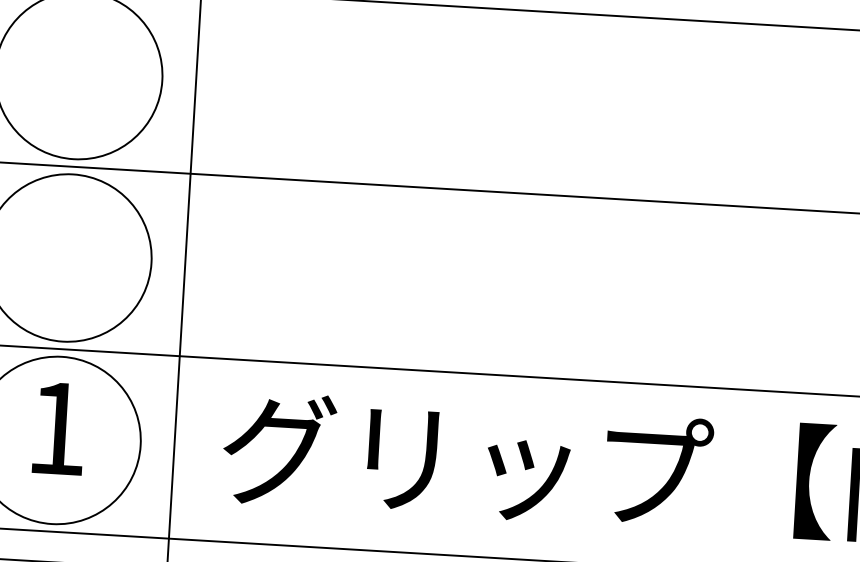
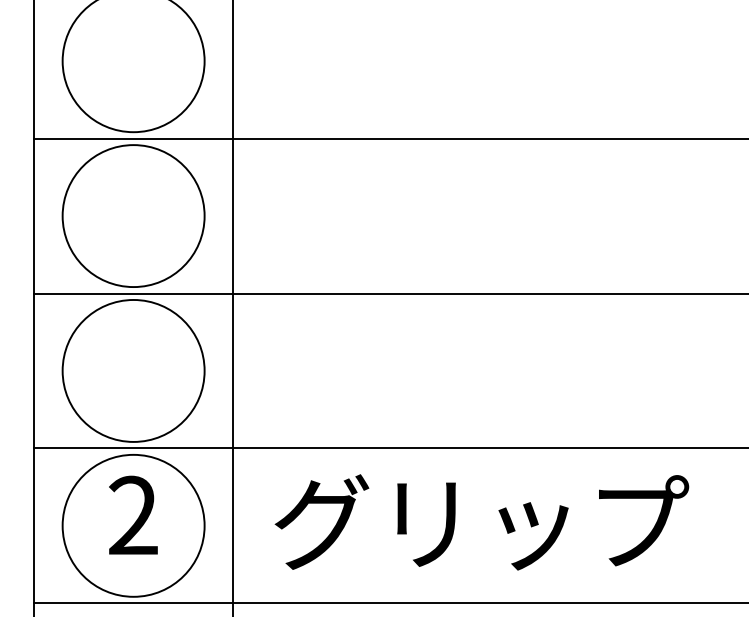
text: (57, 427) -> (133, 514), 1 -> 2

